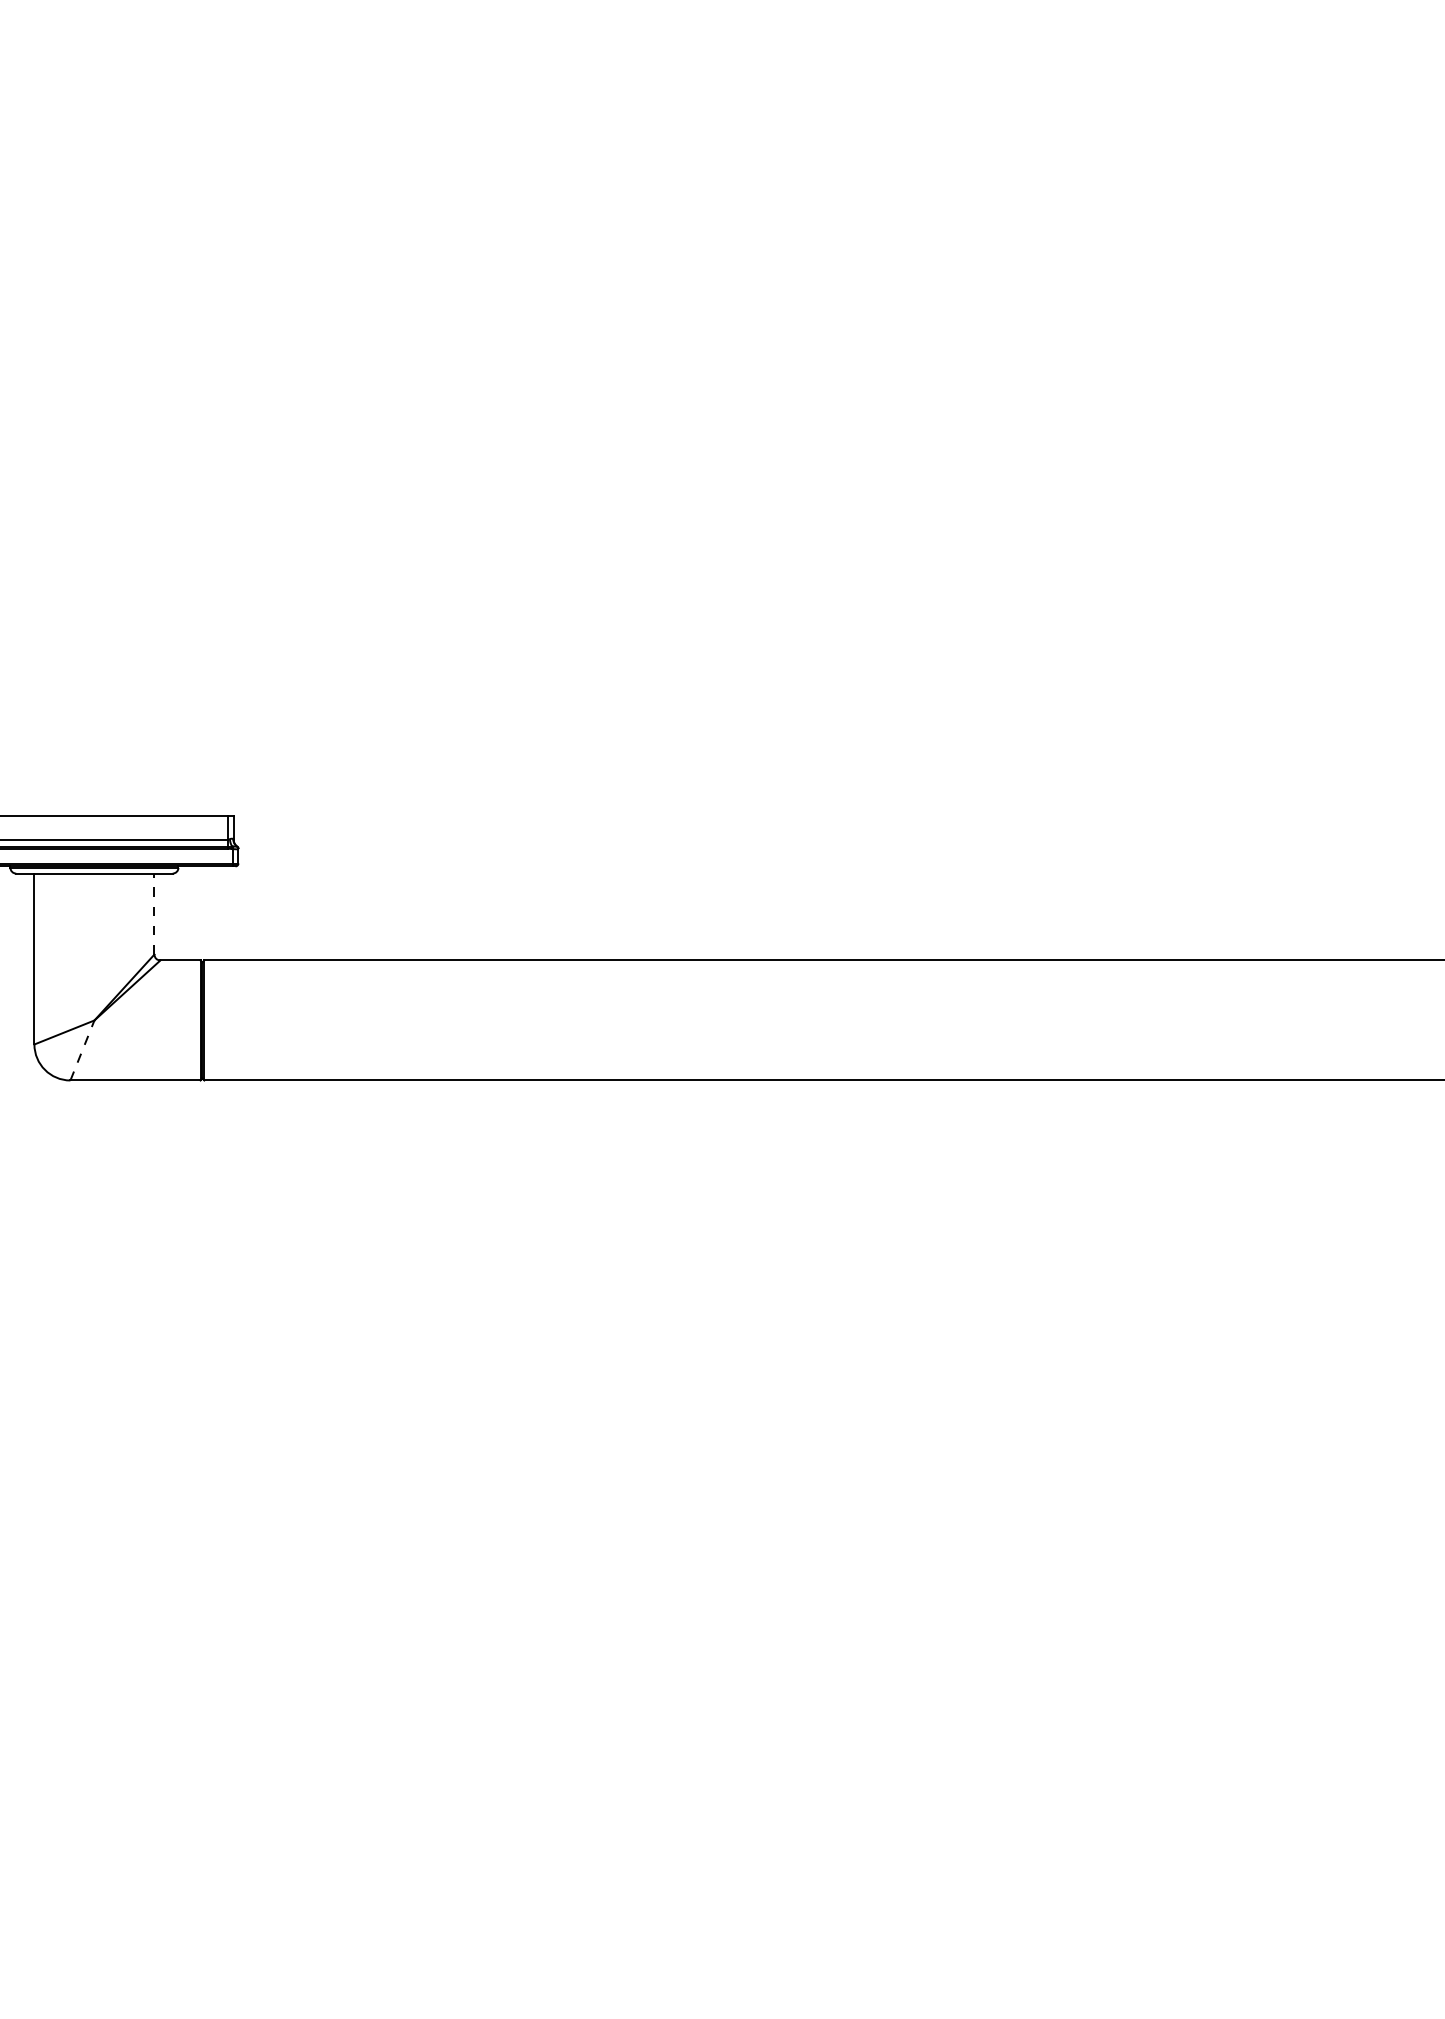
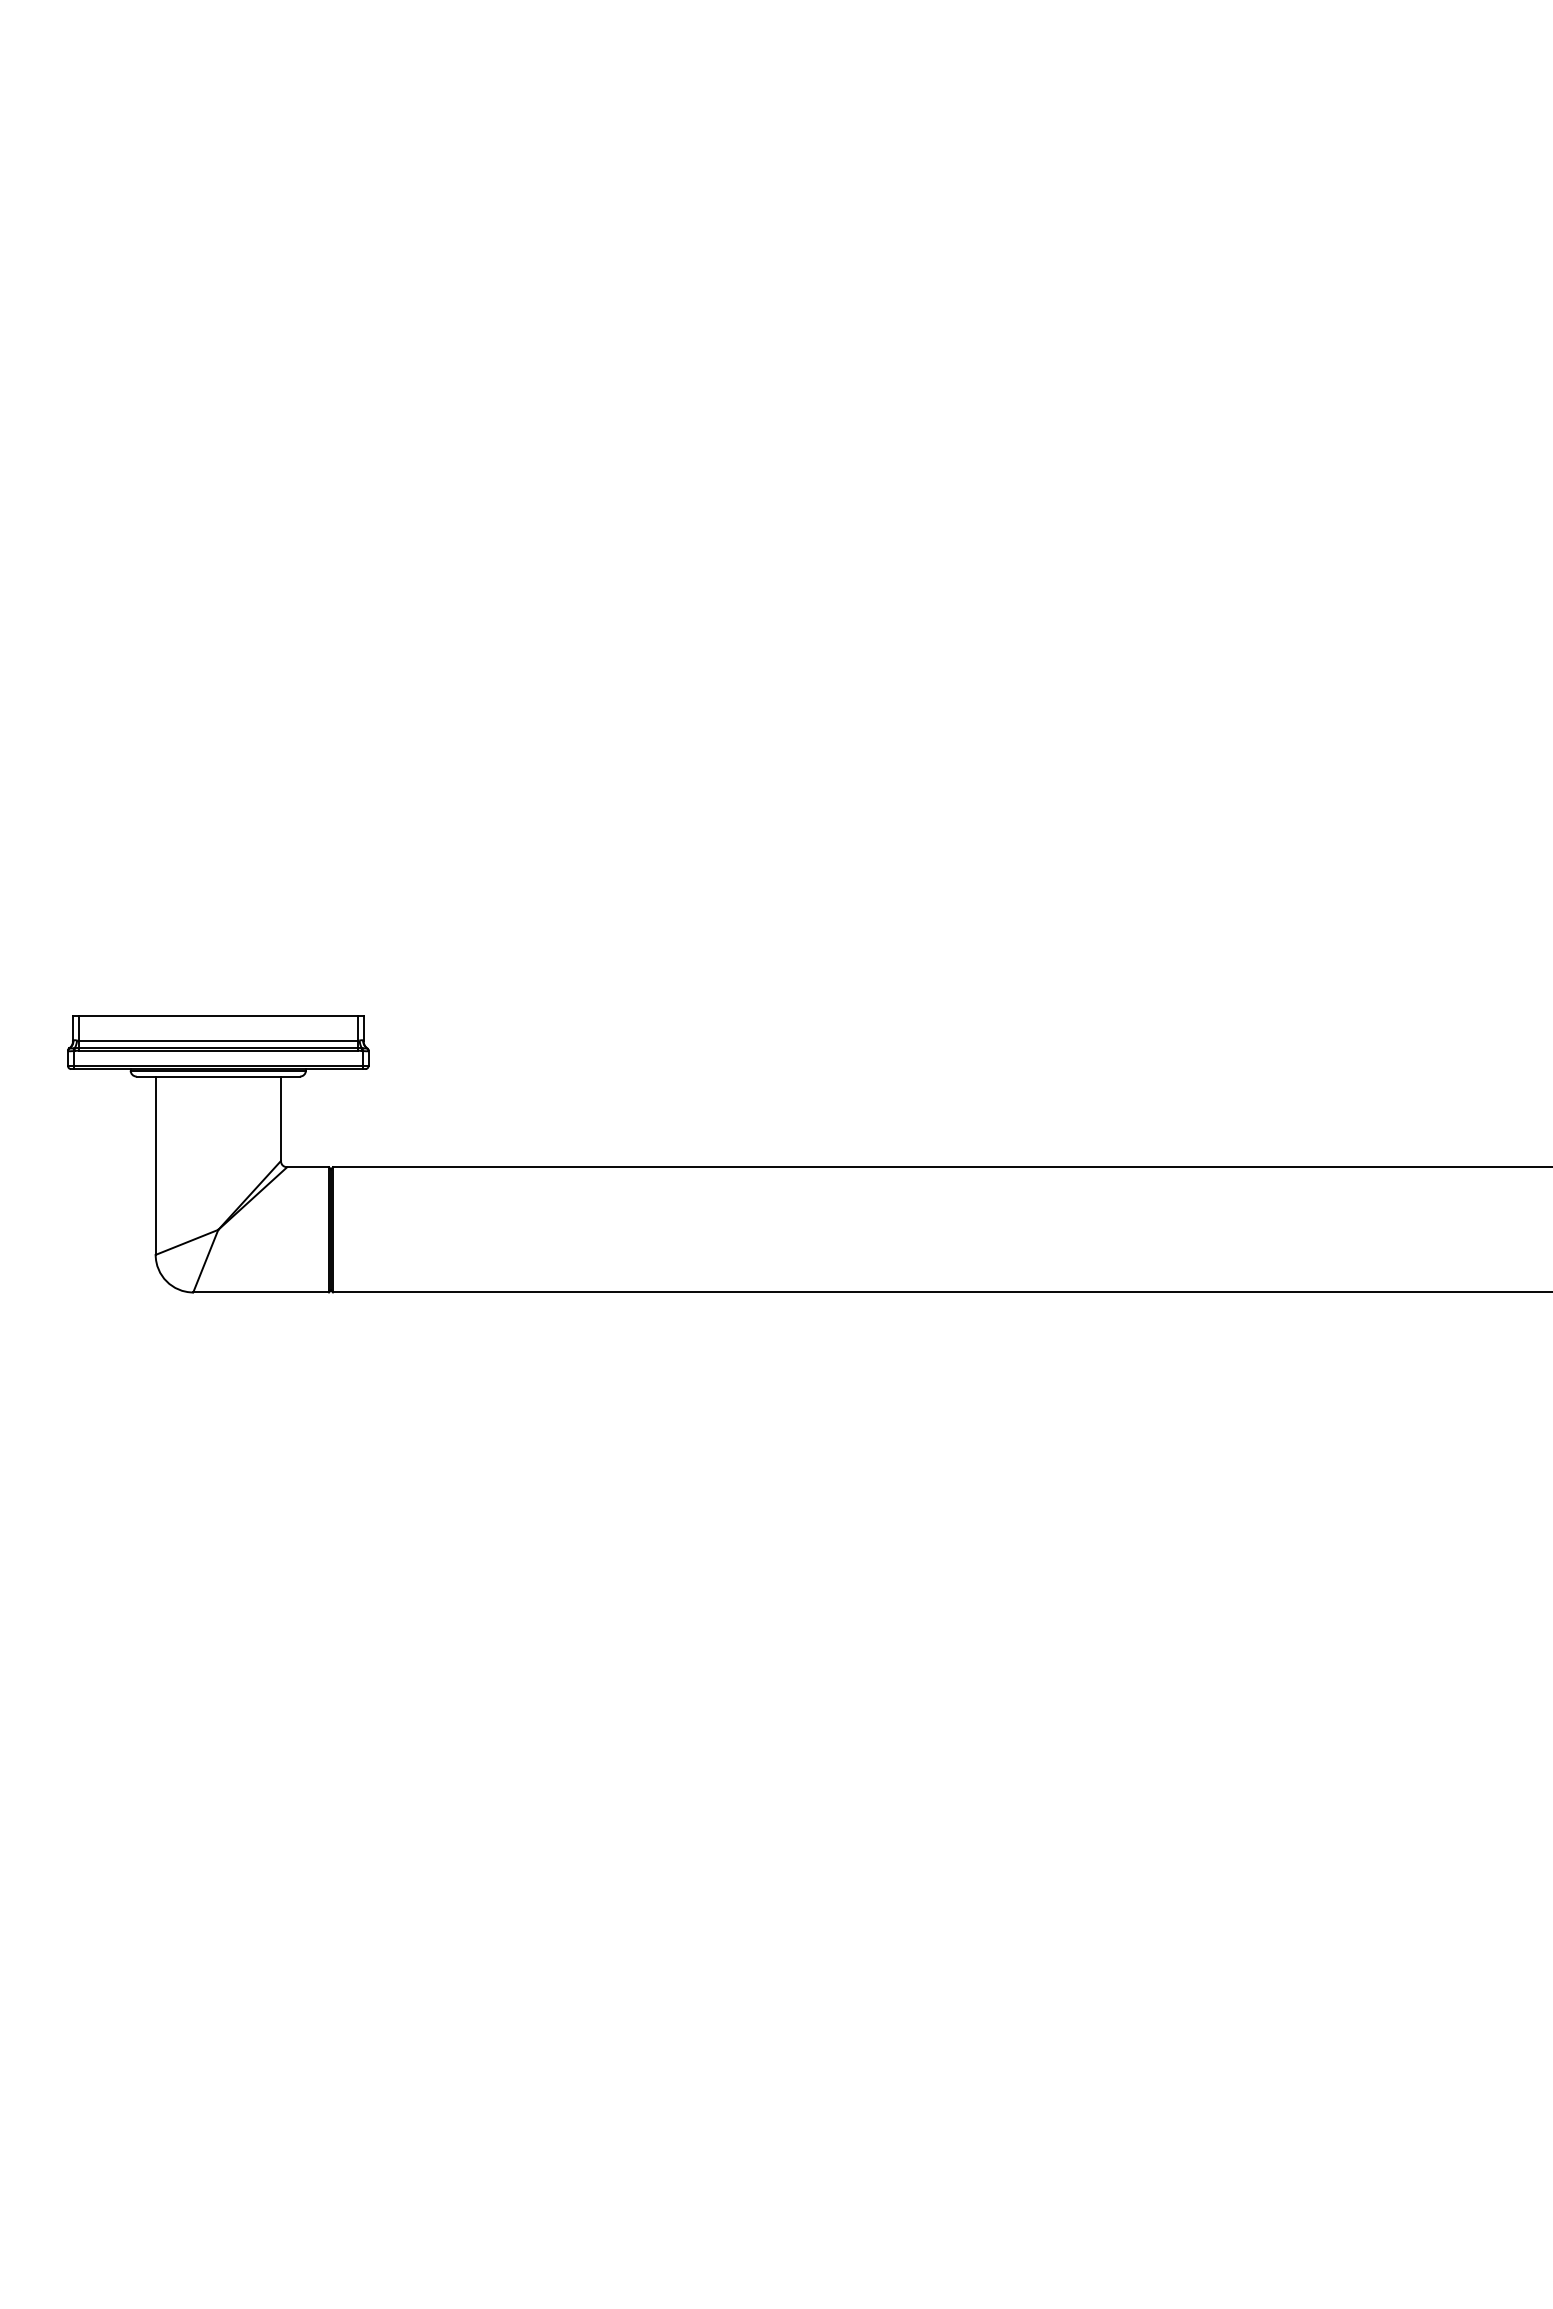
line: (154, 913) -> (280, 1118), dashed -> solid
line: (82, 1050) -> (205, 1261), dashed -> solid

